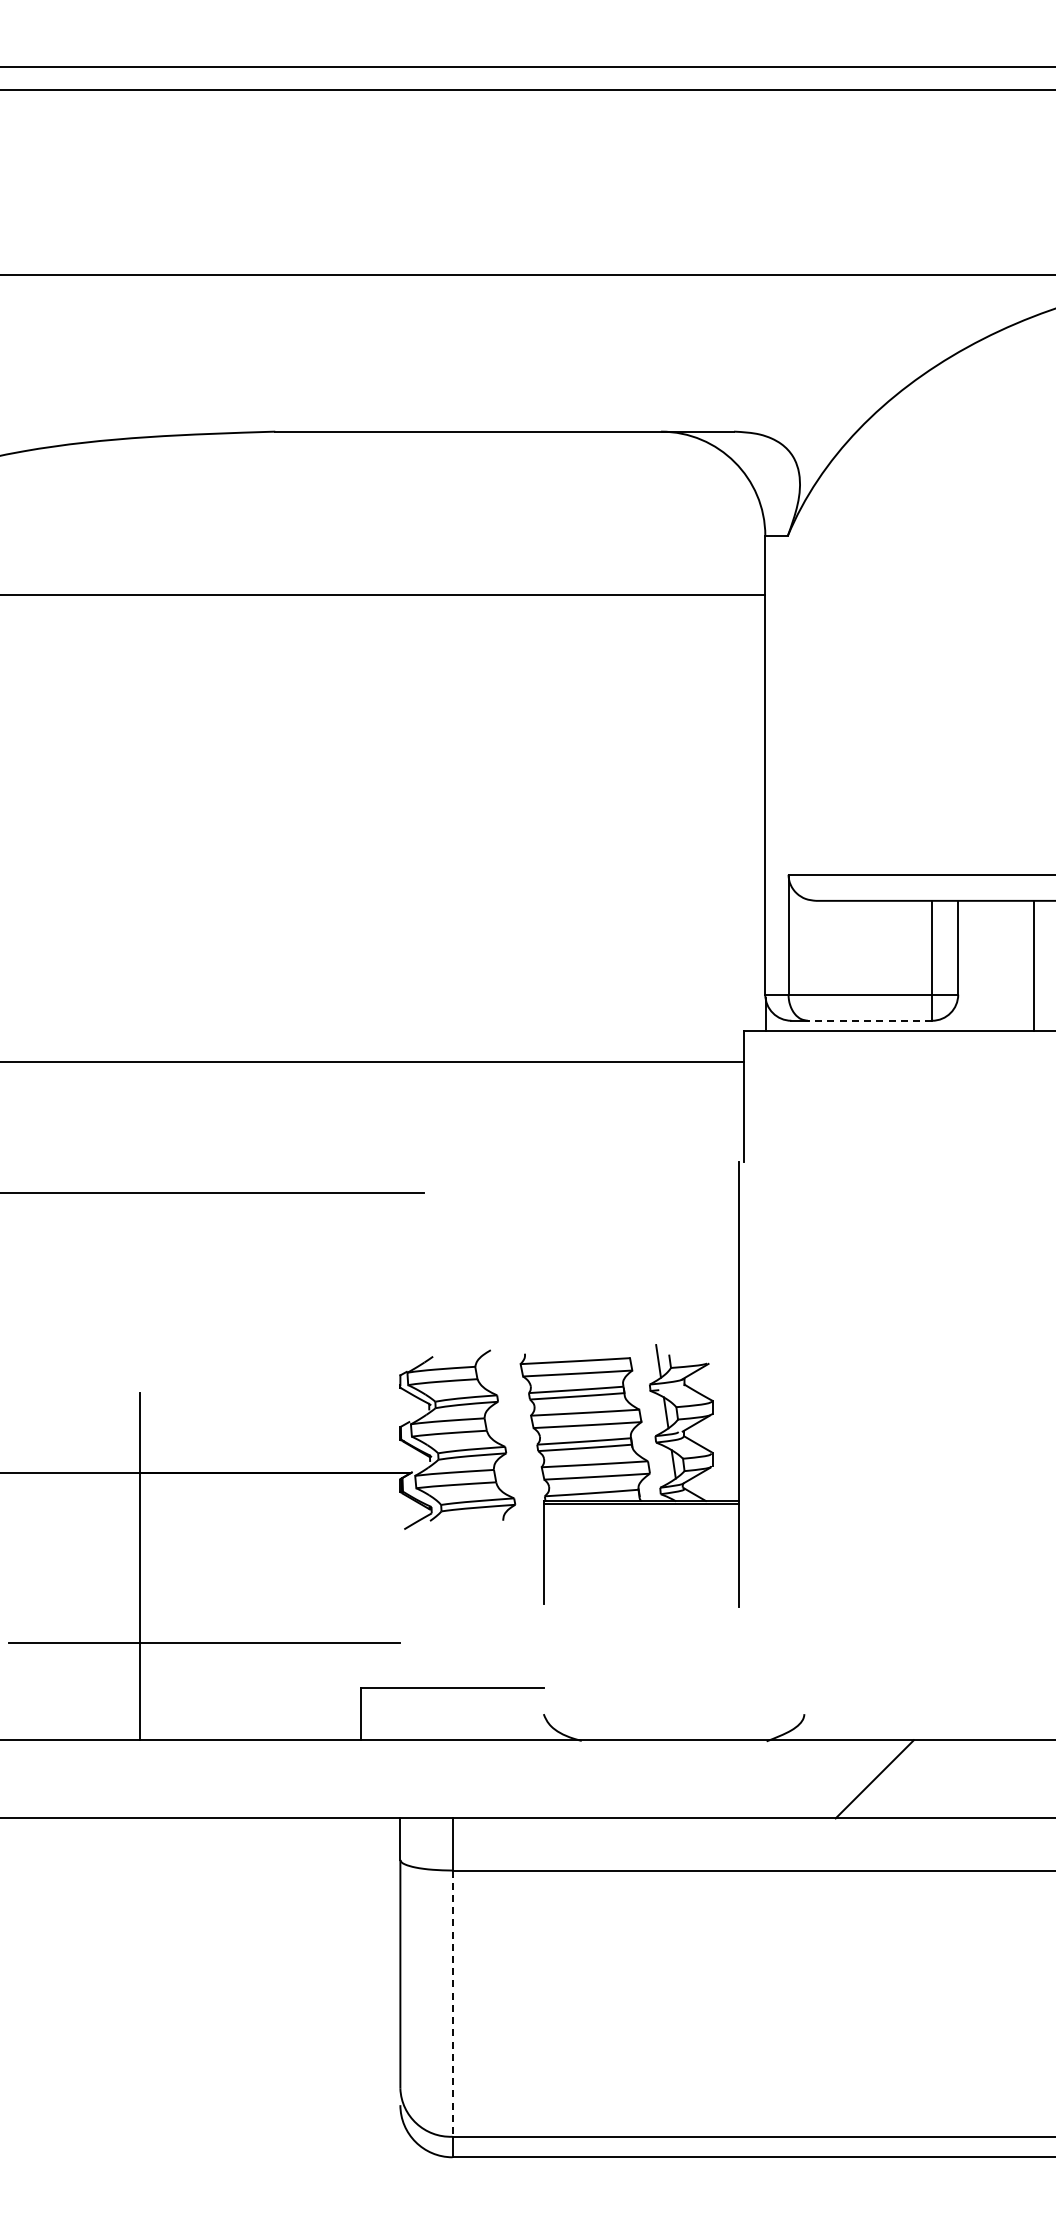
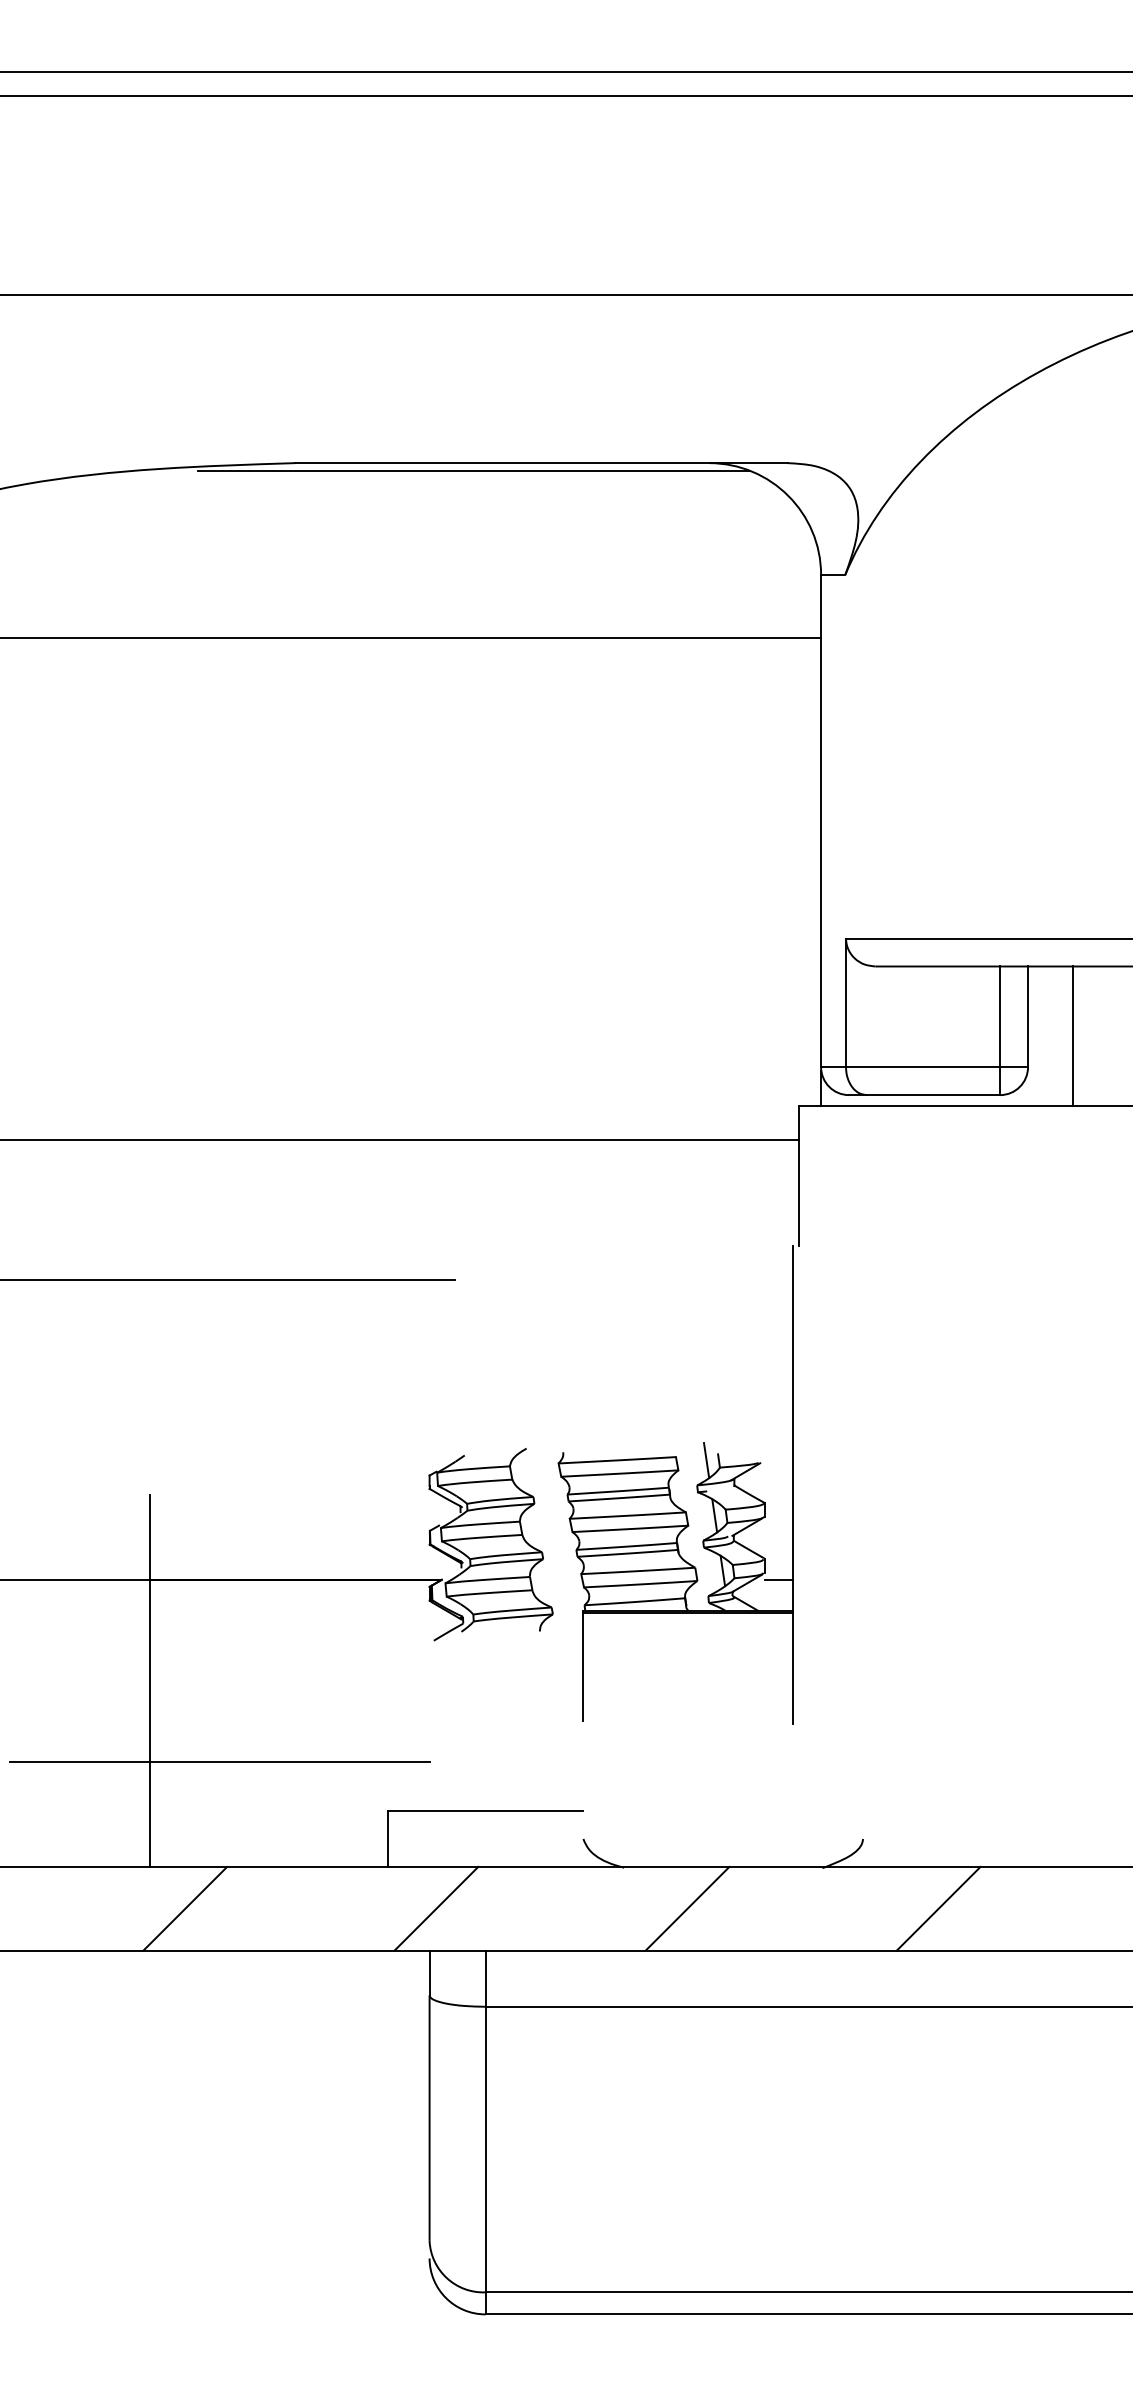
line: (441, 438) -> (473, 470), added
line: (1033, 965) -> (1072, 1035), moved
line: (869, 1020) -> (932, 1094), dashed -> solid
line: (725, 1473) -> (778, 1580), added
line: (172, 1779) -> (185, 1909), added
line: (406, 1779) -> (436, 1909), added
line: (640, 1779) -> (687, 1909), added
line: (452, 2004) -> (485, 2150), dashed -> solid

